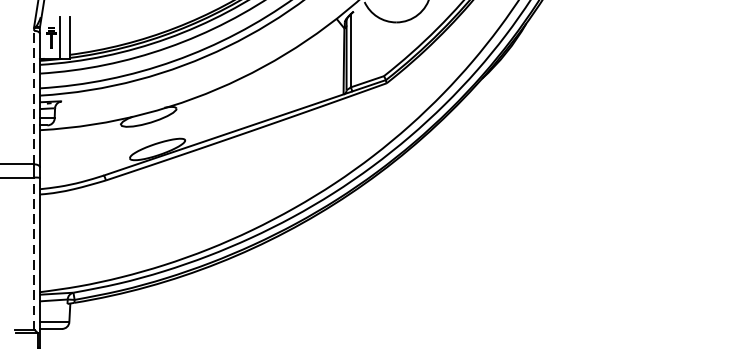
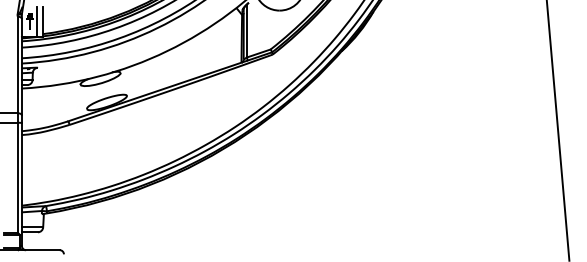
line: (33, 96) -> (17, 64), dashed -> solid
line: (33, 253) -> (17, 177), dashed -> solid

